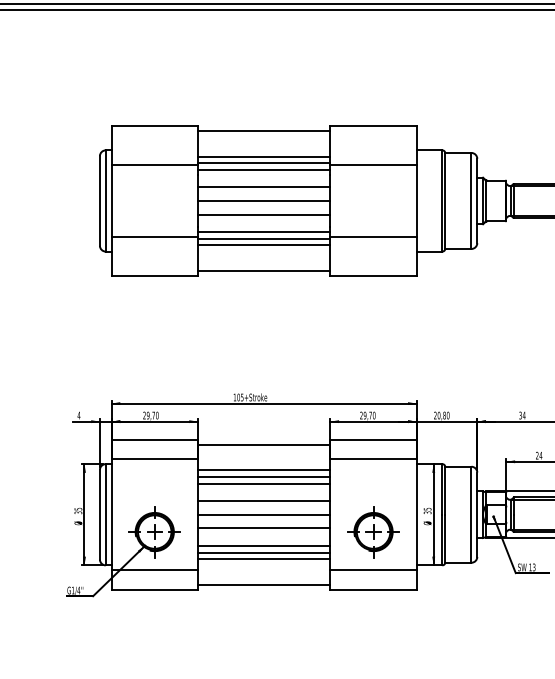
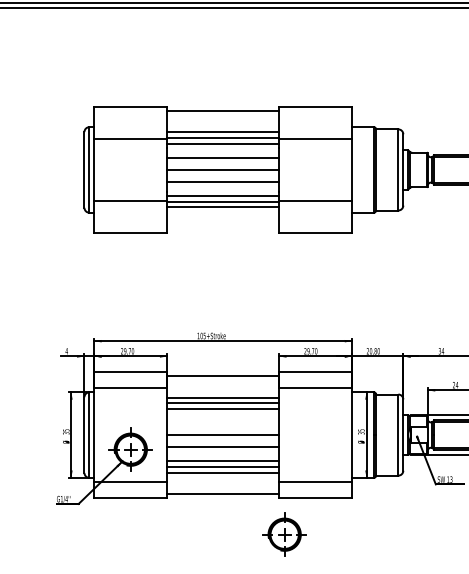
line: (264, 270) -> (223, 228), removed
line: (264, 501) -> (223, 423), removed
part: (373, 531) -> (284, 534), moved

